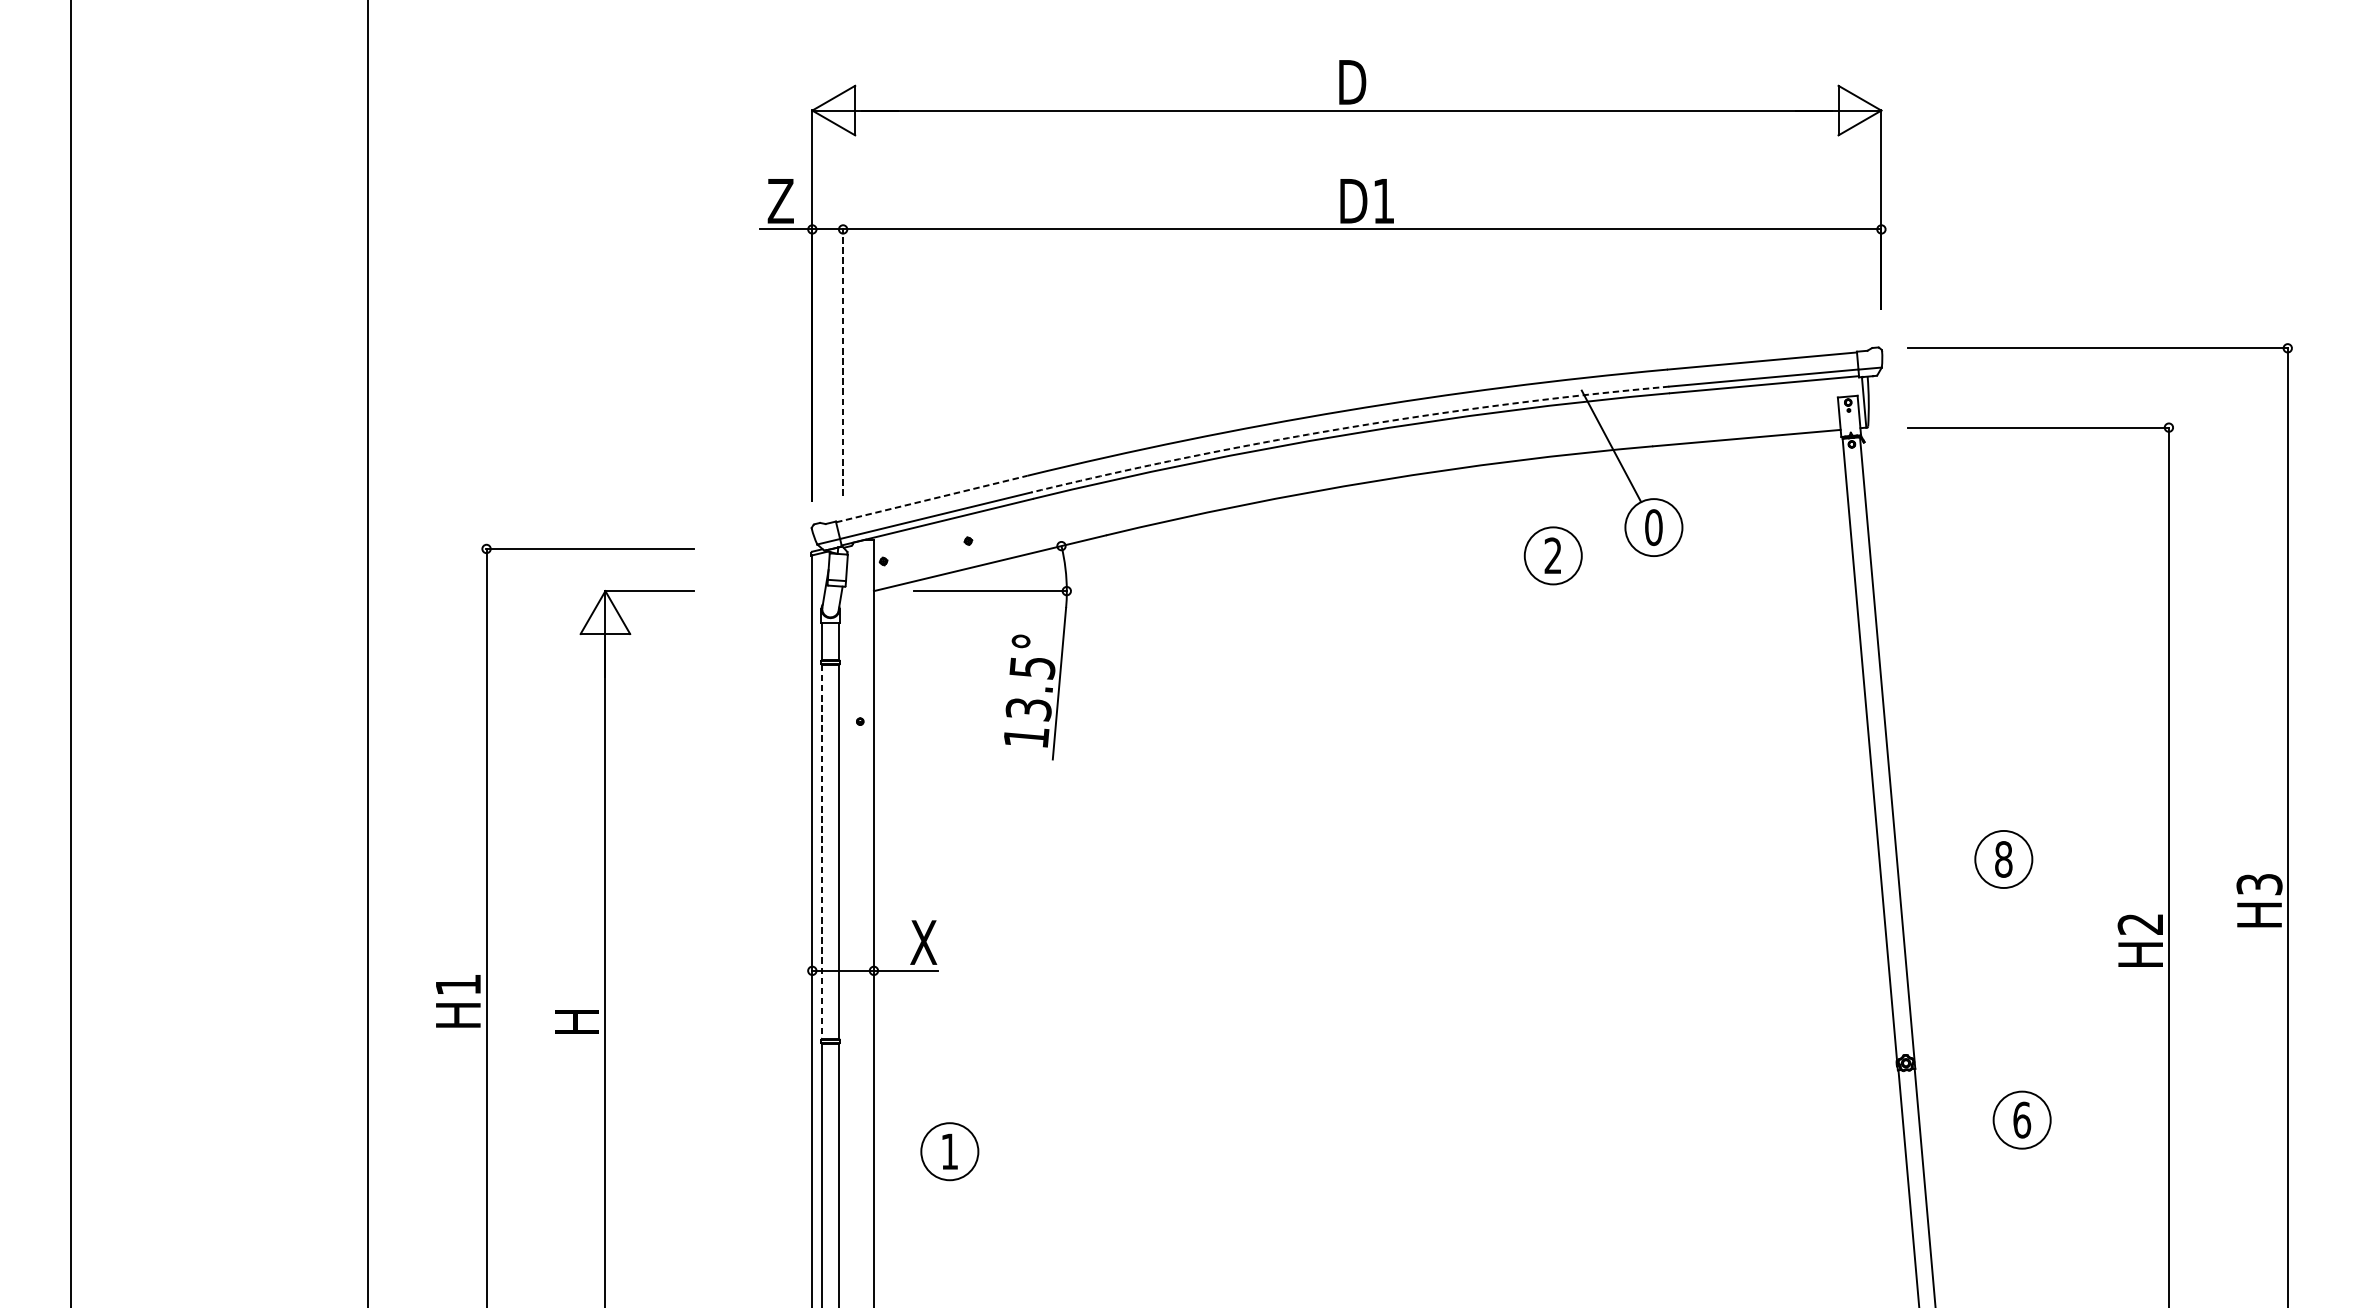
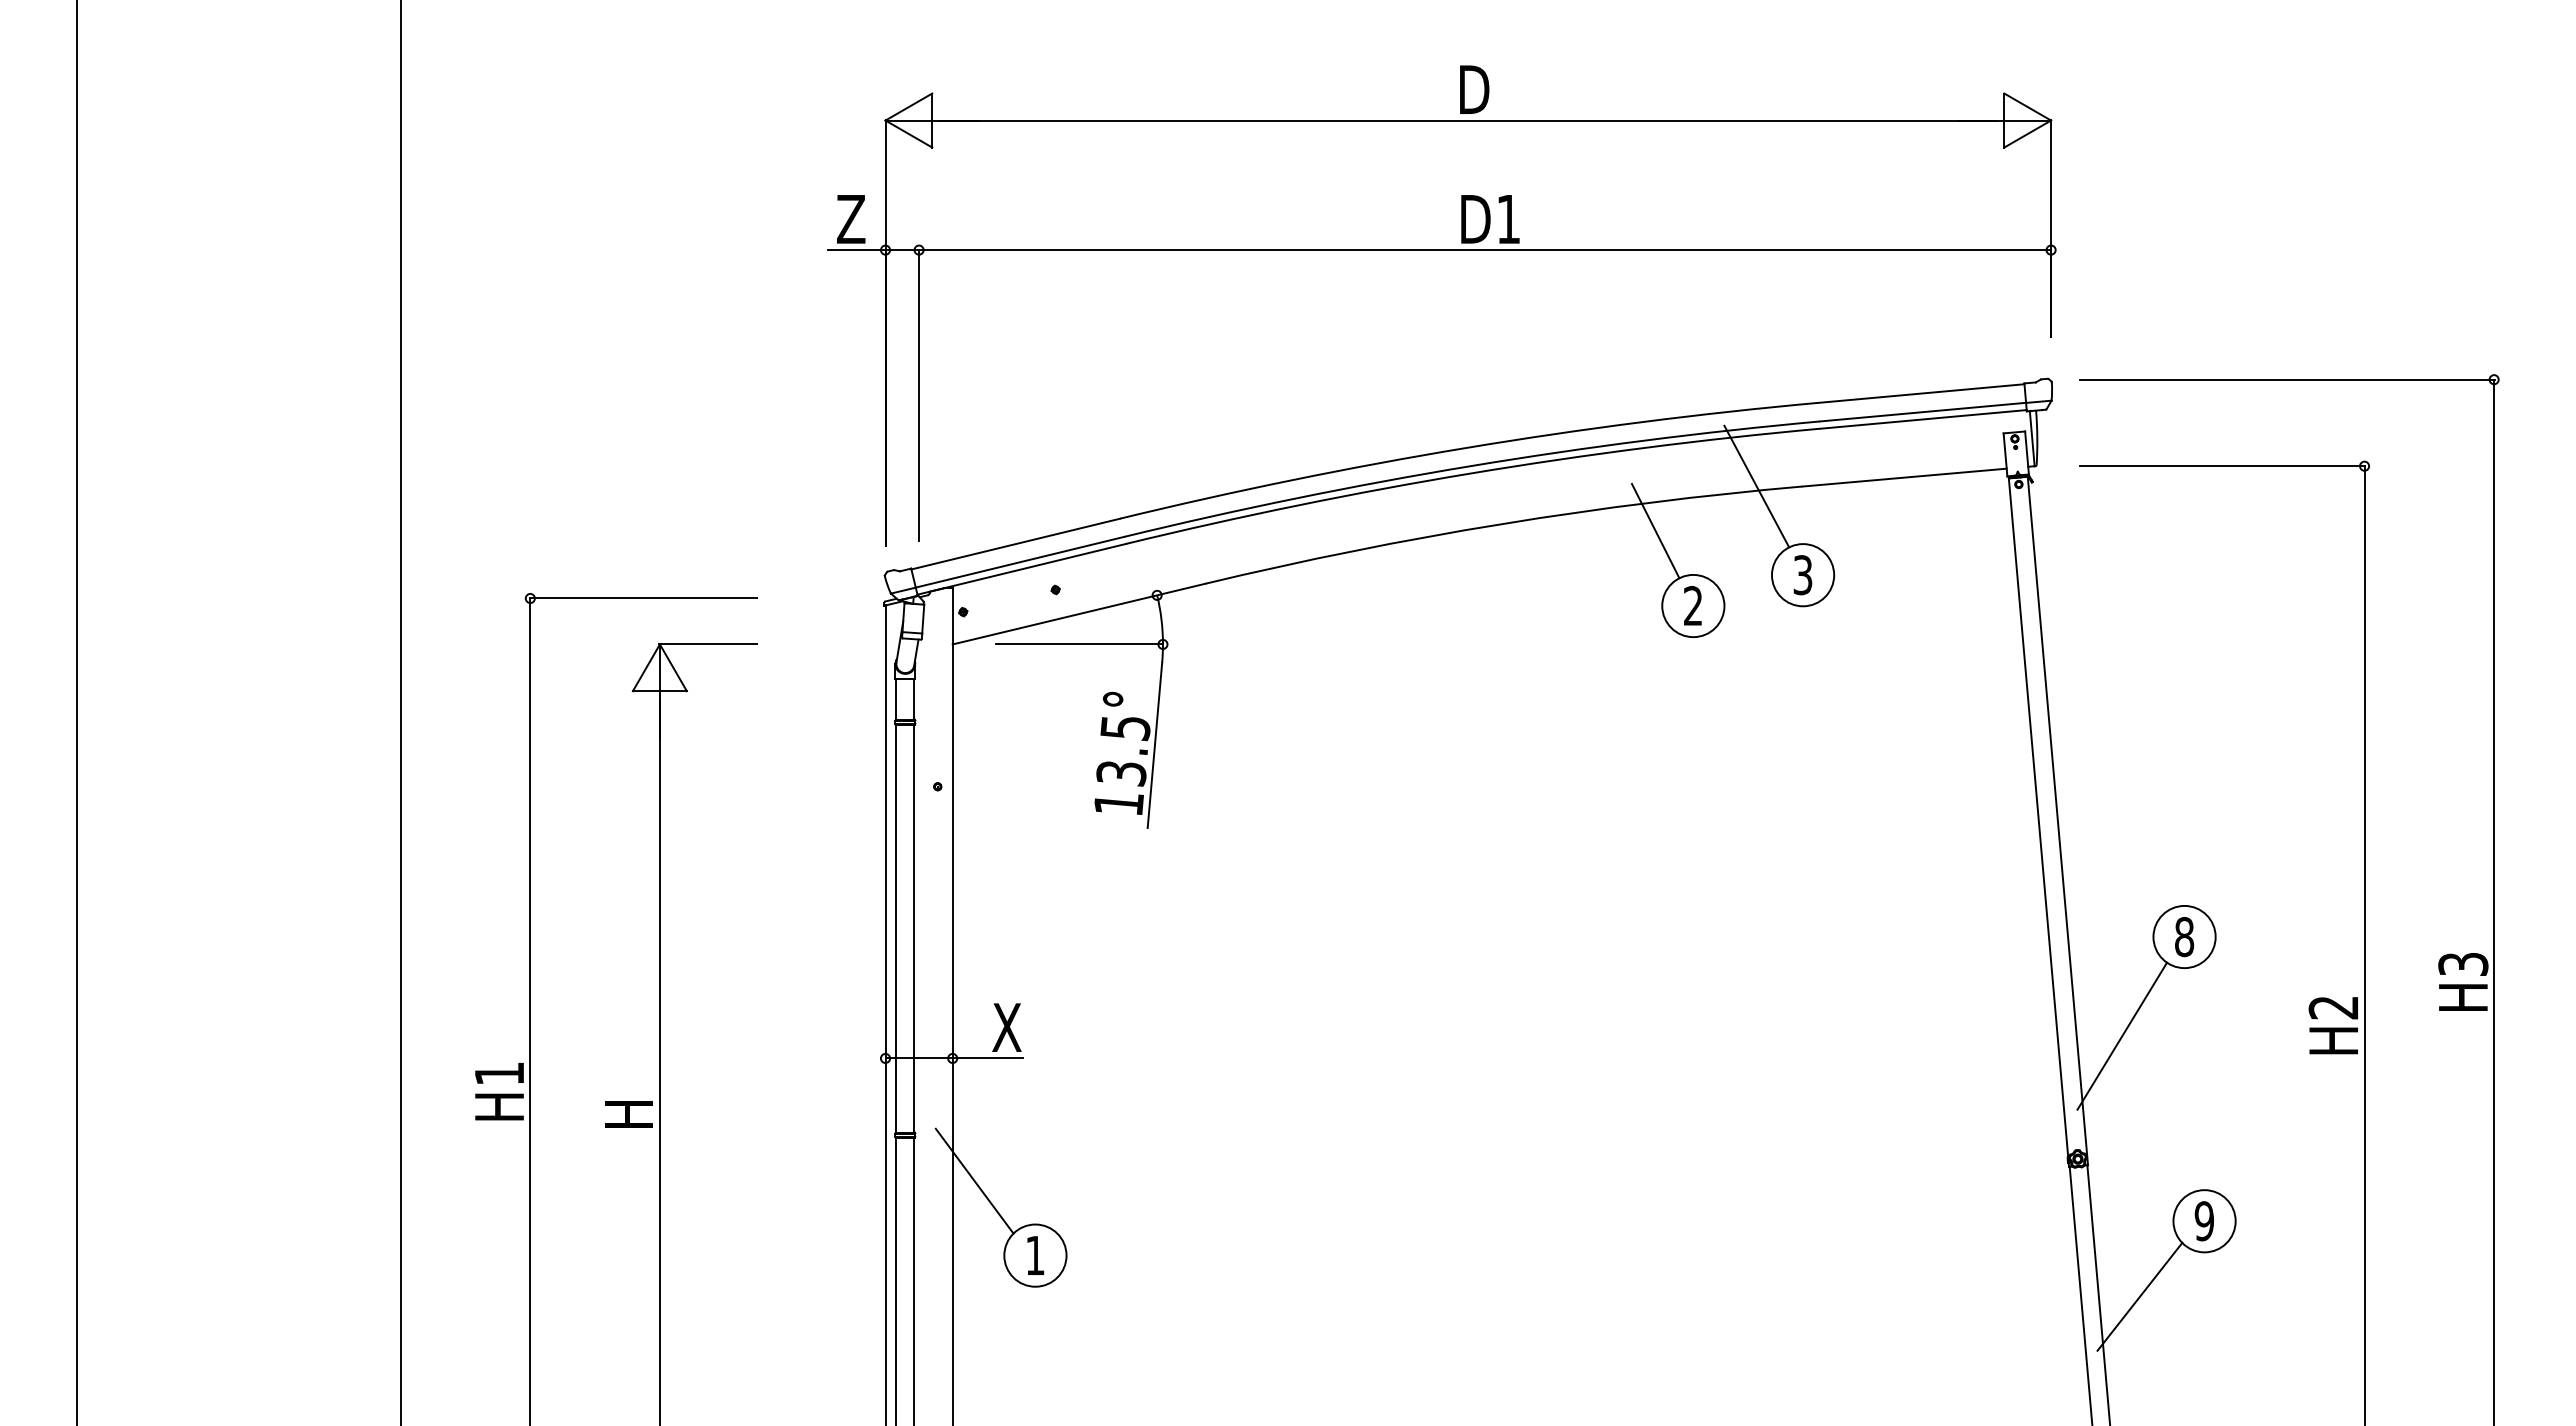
line: (843, 361) -> (919, 394), dashed -> solid
arc: (1347, 427) -> (1469, 466), dashed -> solid
line: (1518, 486) -> (1655, 530), added
line: (932, 498) -> (1016, 543), dashed -> solid
text: (1653, 527) -> (1802, 575), 0 -> 3
line: (822, 851) -> (896, 928), dashed -> solid
line: (1946, 949) -> (2122, 1035), added
line: (893, 1082) -> (974, 1180), added
text: (2022, 1120) -> (2204, 1221), 6 -> 9
line: (1962, 1189) -> (2139, 1296), added

